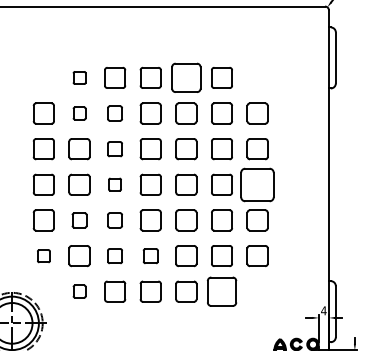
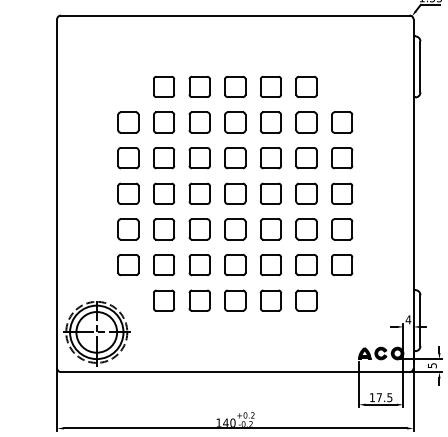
part: (79, 77) -> (164, 86), size x1.67
part: (185, 77) -> (270, 86), size x0.71
part: (79, 113) -> (164, 122), size x1.67
part: (114, 113) -> (199, 122), size x1.43
part: (114, 149) -> (199, 158), size x1.43
part: (114, 184) -> (199, 193), size x1.67
part: (257, 184) -> (342, 193), size x0.62
part: (79, 220) -> (164, 229), size x1.43
part: (114, 220) -> (199, 229), size x1.43
part: (43, 256) -> (128, 265), size x1.67
part: (114, 256) -> (199, 265), size x1.43
part: (150, 256) -> (235, 265), size x1.43
part: (79, 291) -> (164, 300), size x1.67
part: (221, 291) -> (306, 300), size x0.71

